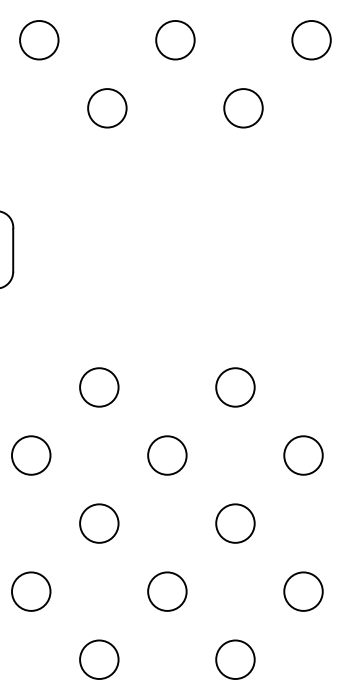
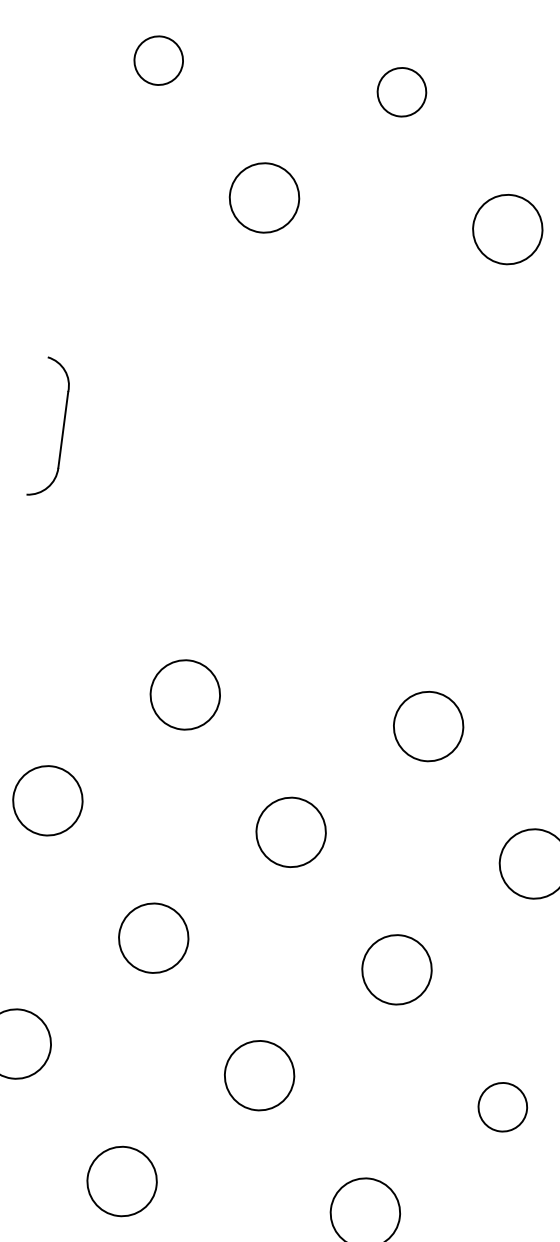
circle: (39, 40) -> (158, 61), size x0.7
circle: (175, 40) -> (401, 92), size x0.7
circle: (303, 591) -> (502, 1106), size x0.7

